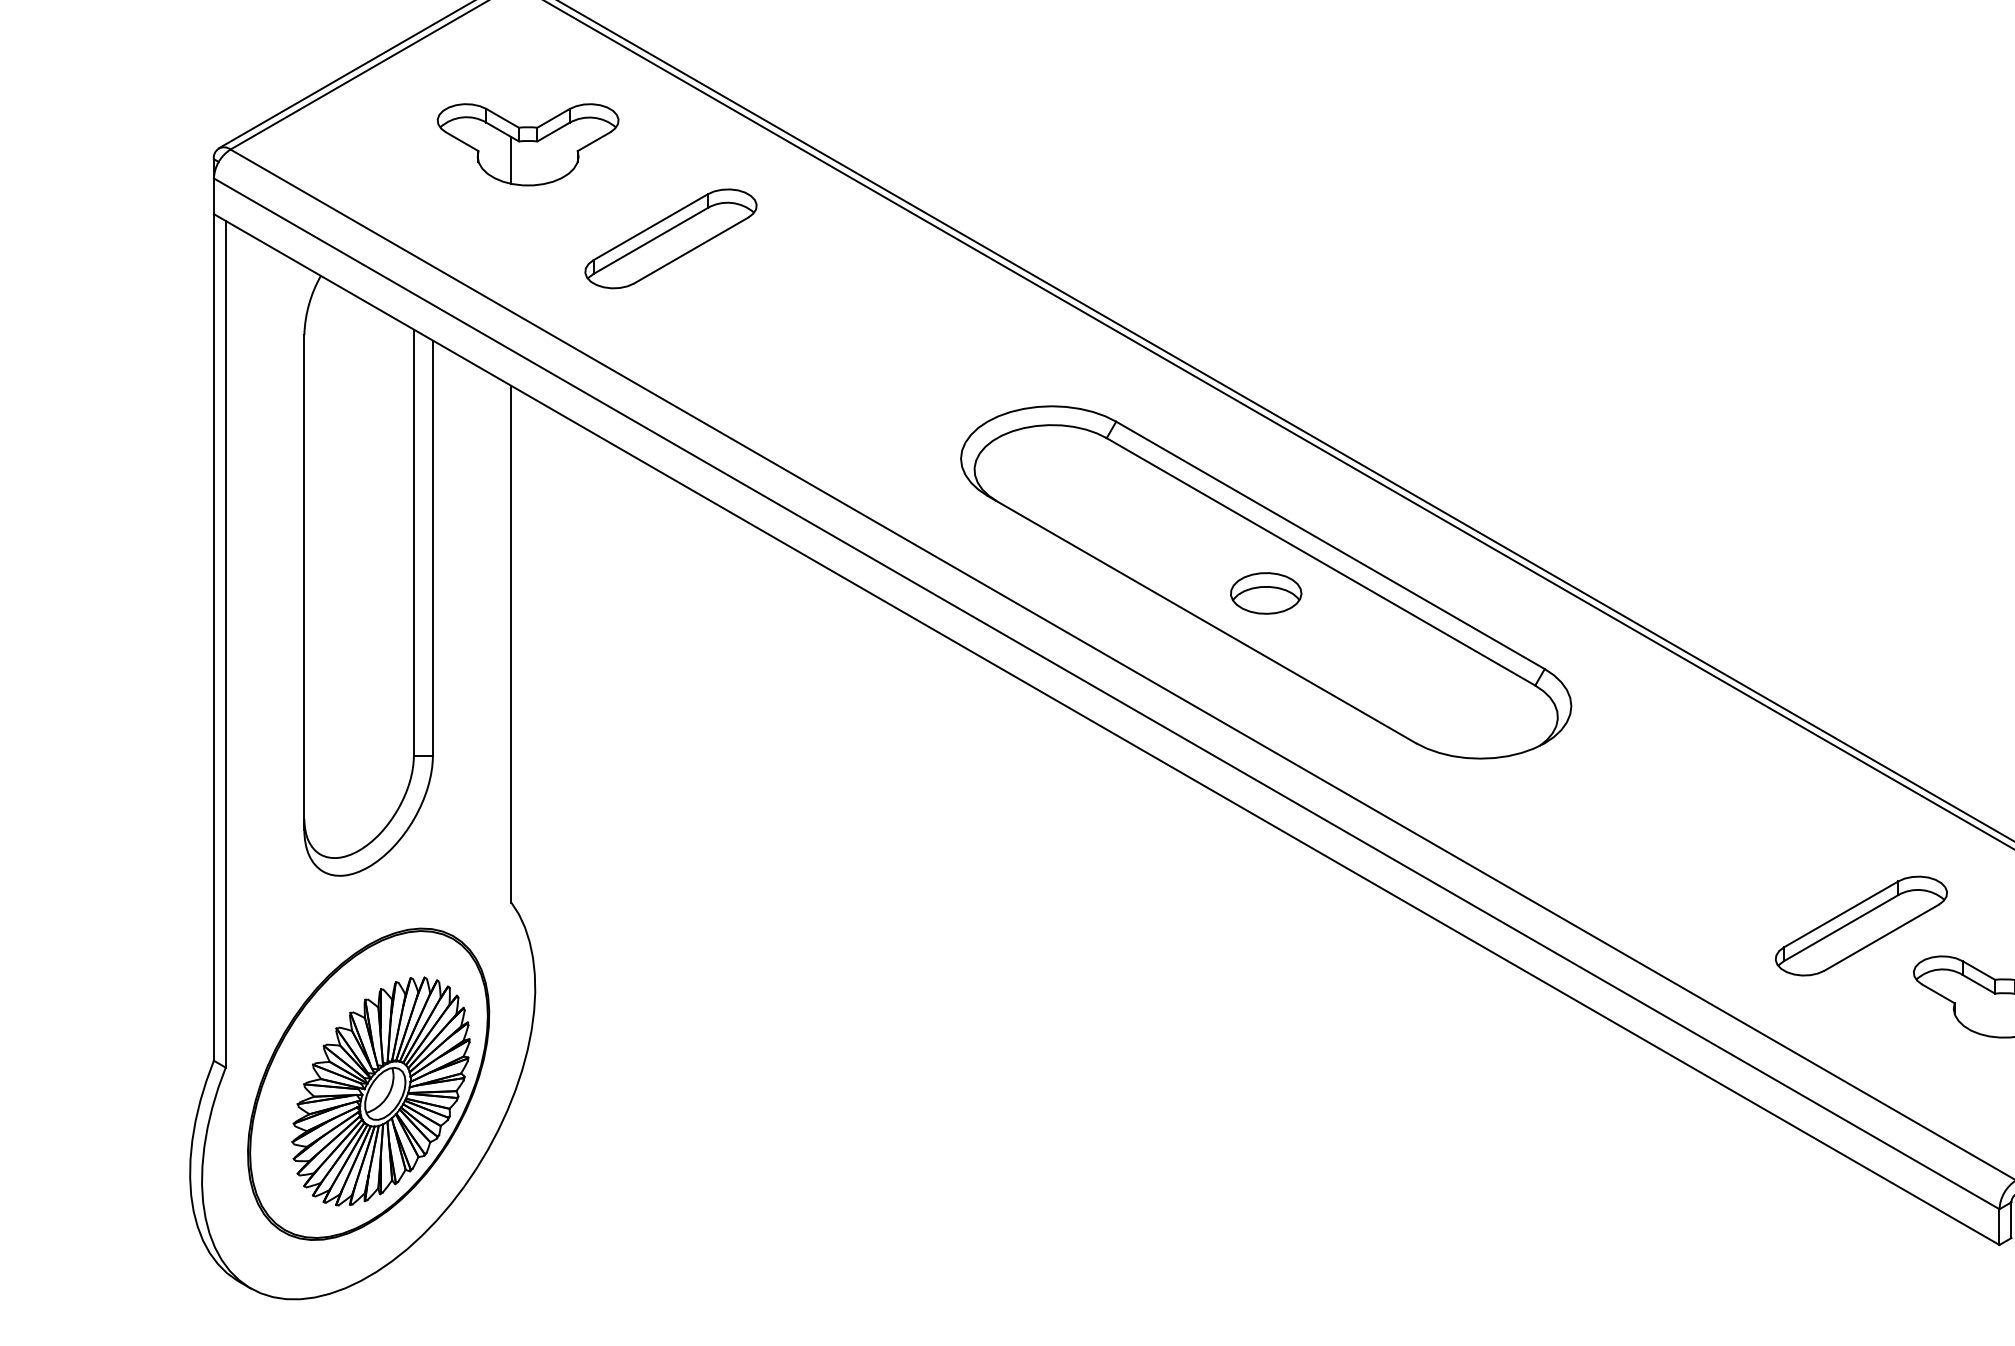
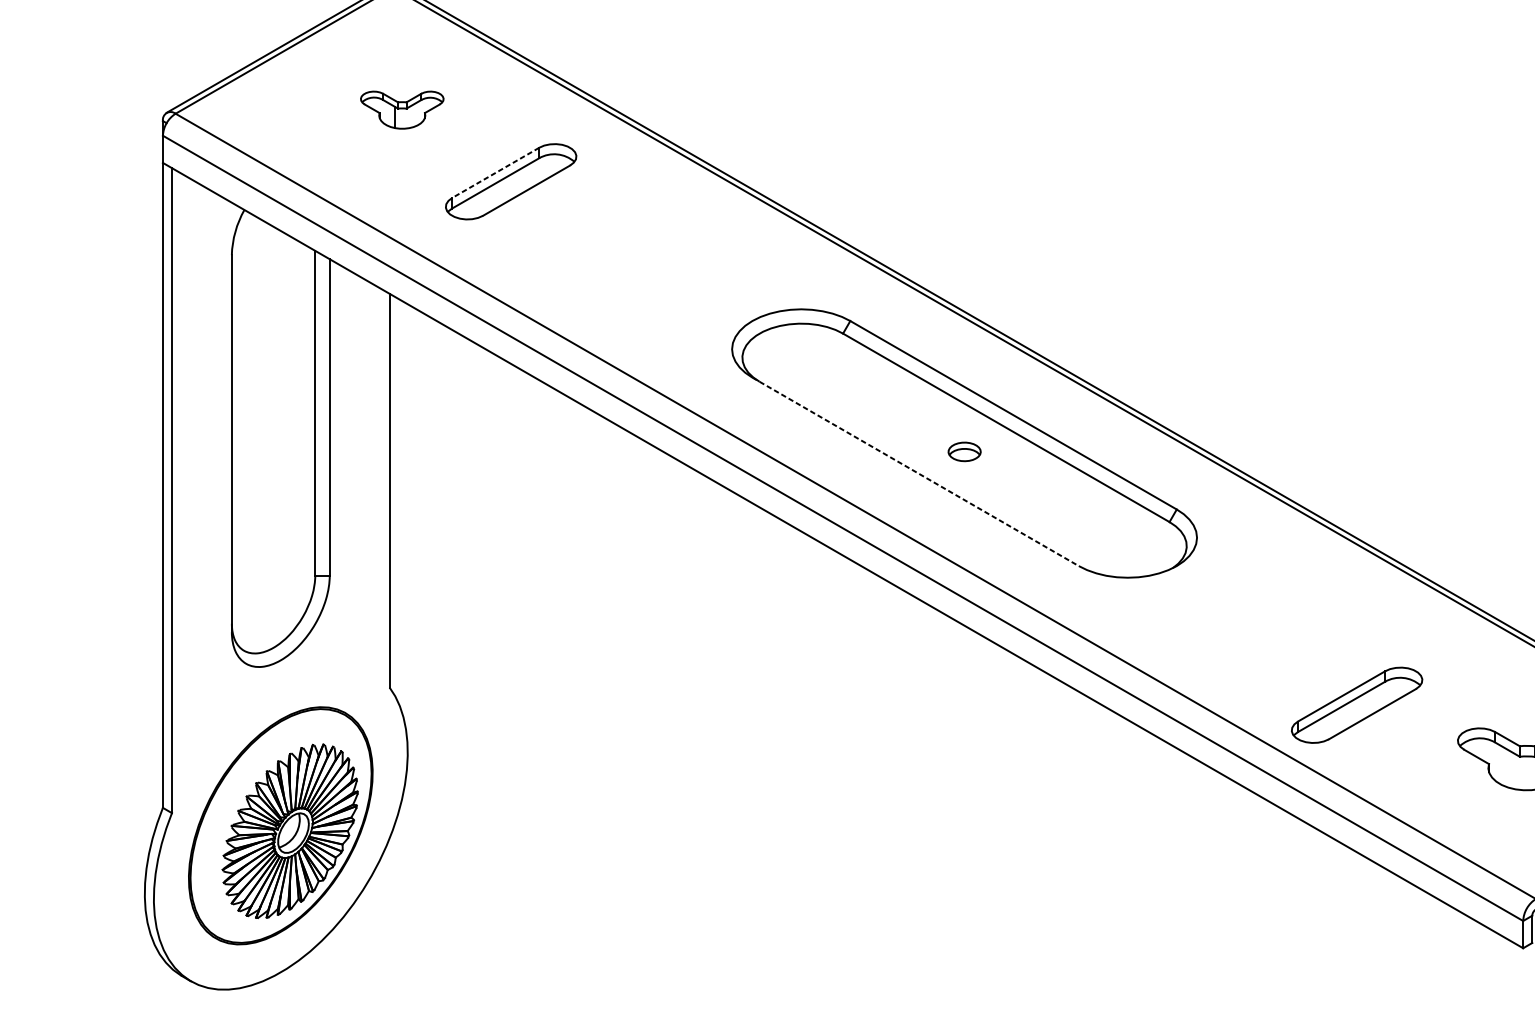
part: (527, 144) -> (401, 109), size x0.6
line: (650, 227) -> (495, 173), solid -> dashed
part: (1266, 593) -> (964, 451), size x0.6
line: (1202, 619) -> (916, 471), solid -> dashed
part: (1860, 925) -> (1356, 704), moved

